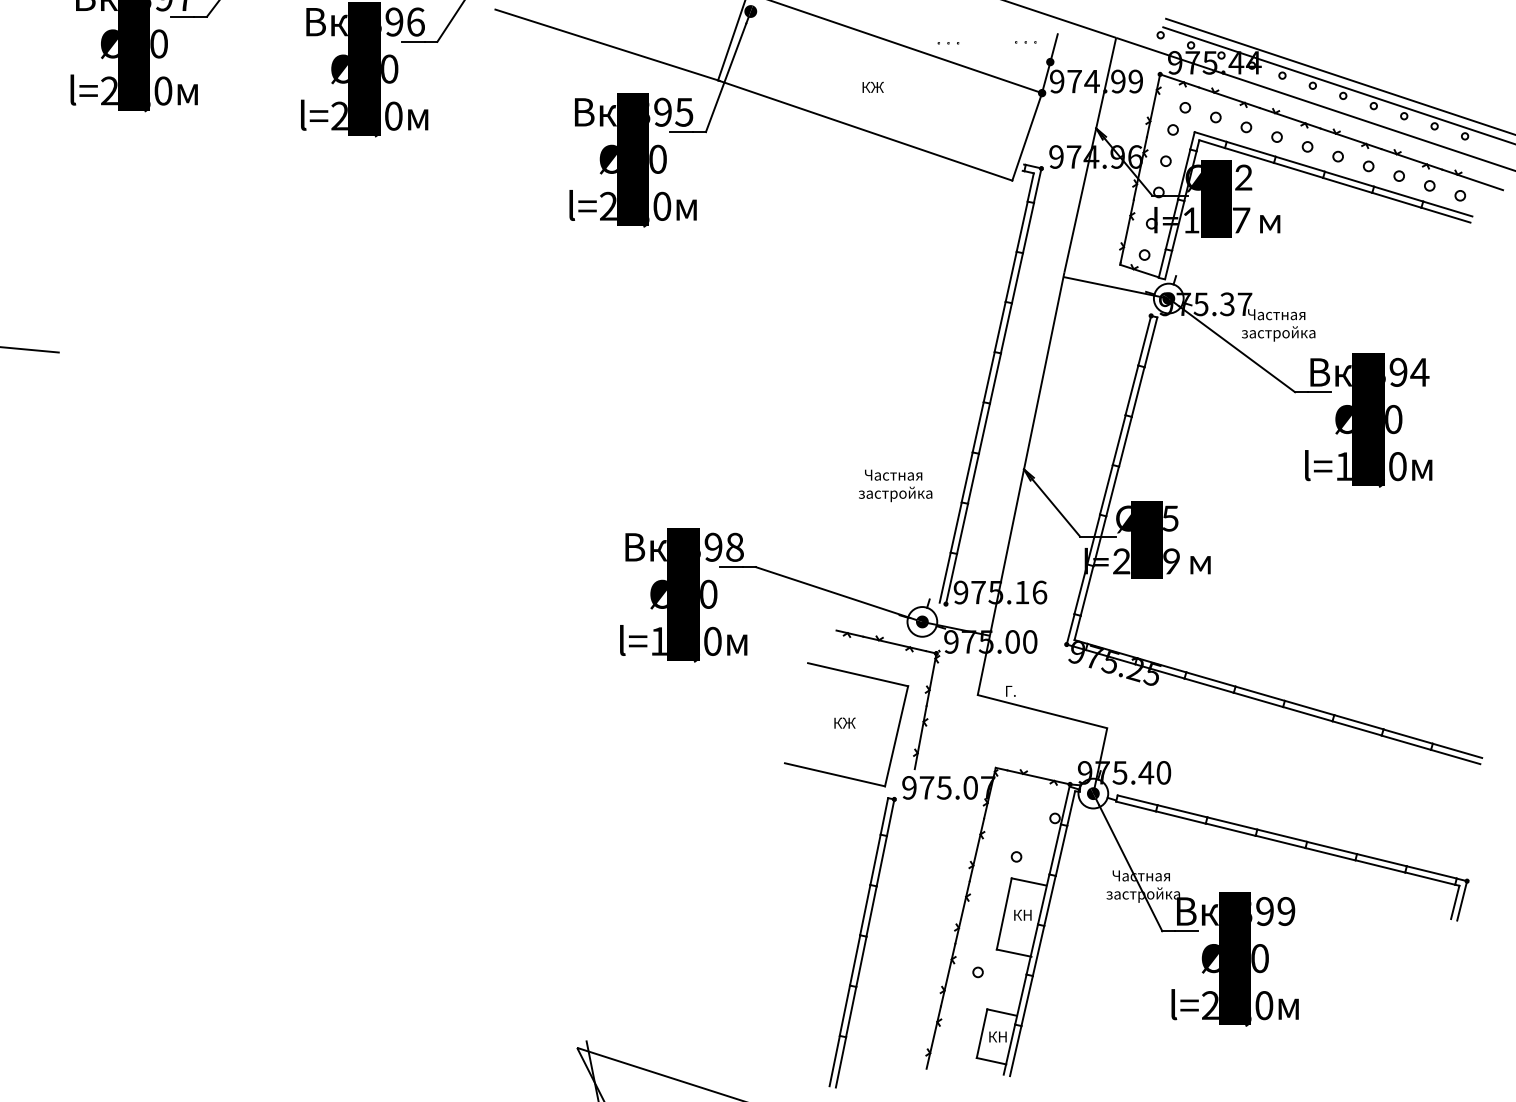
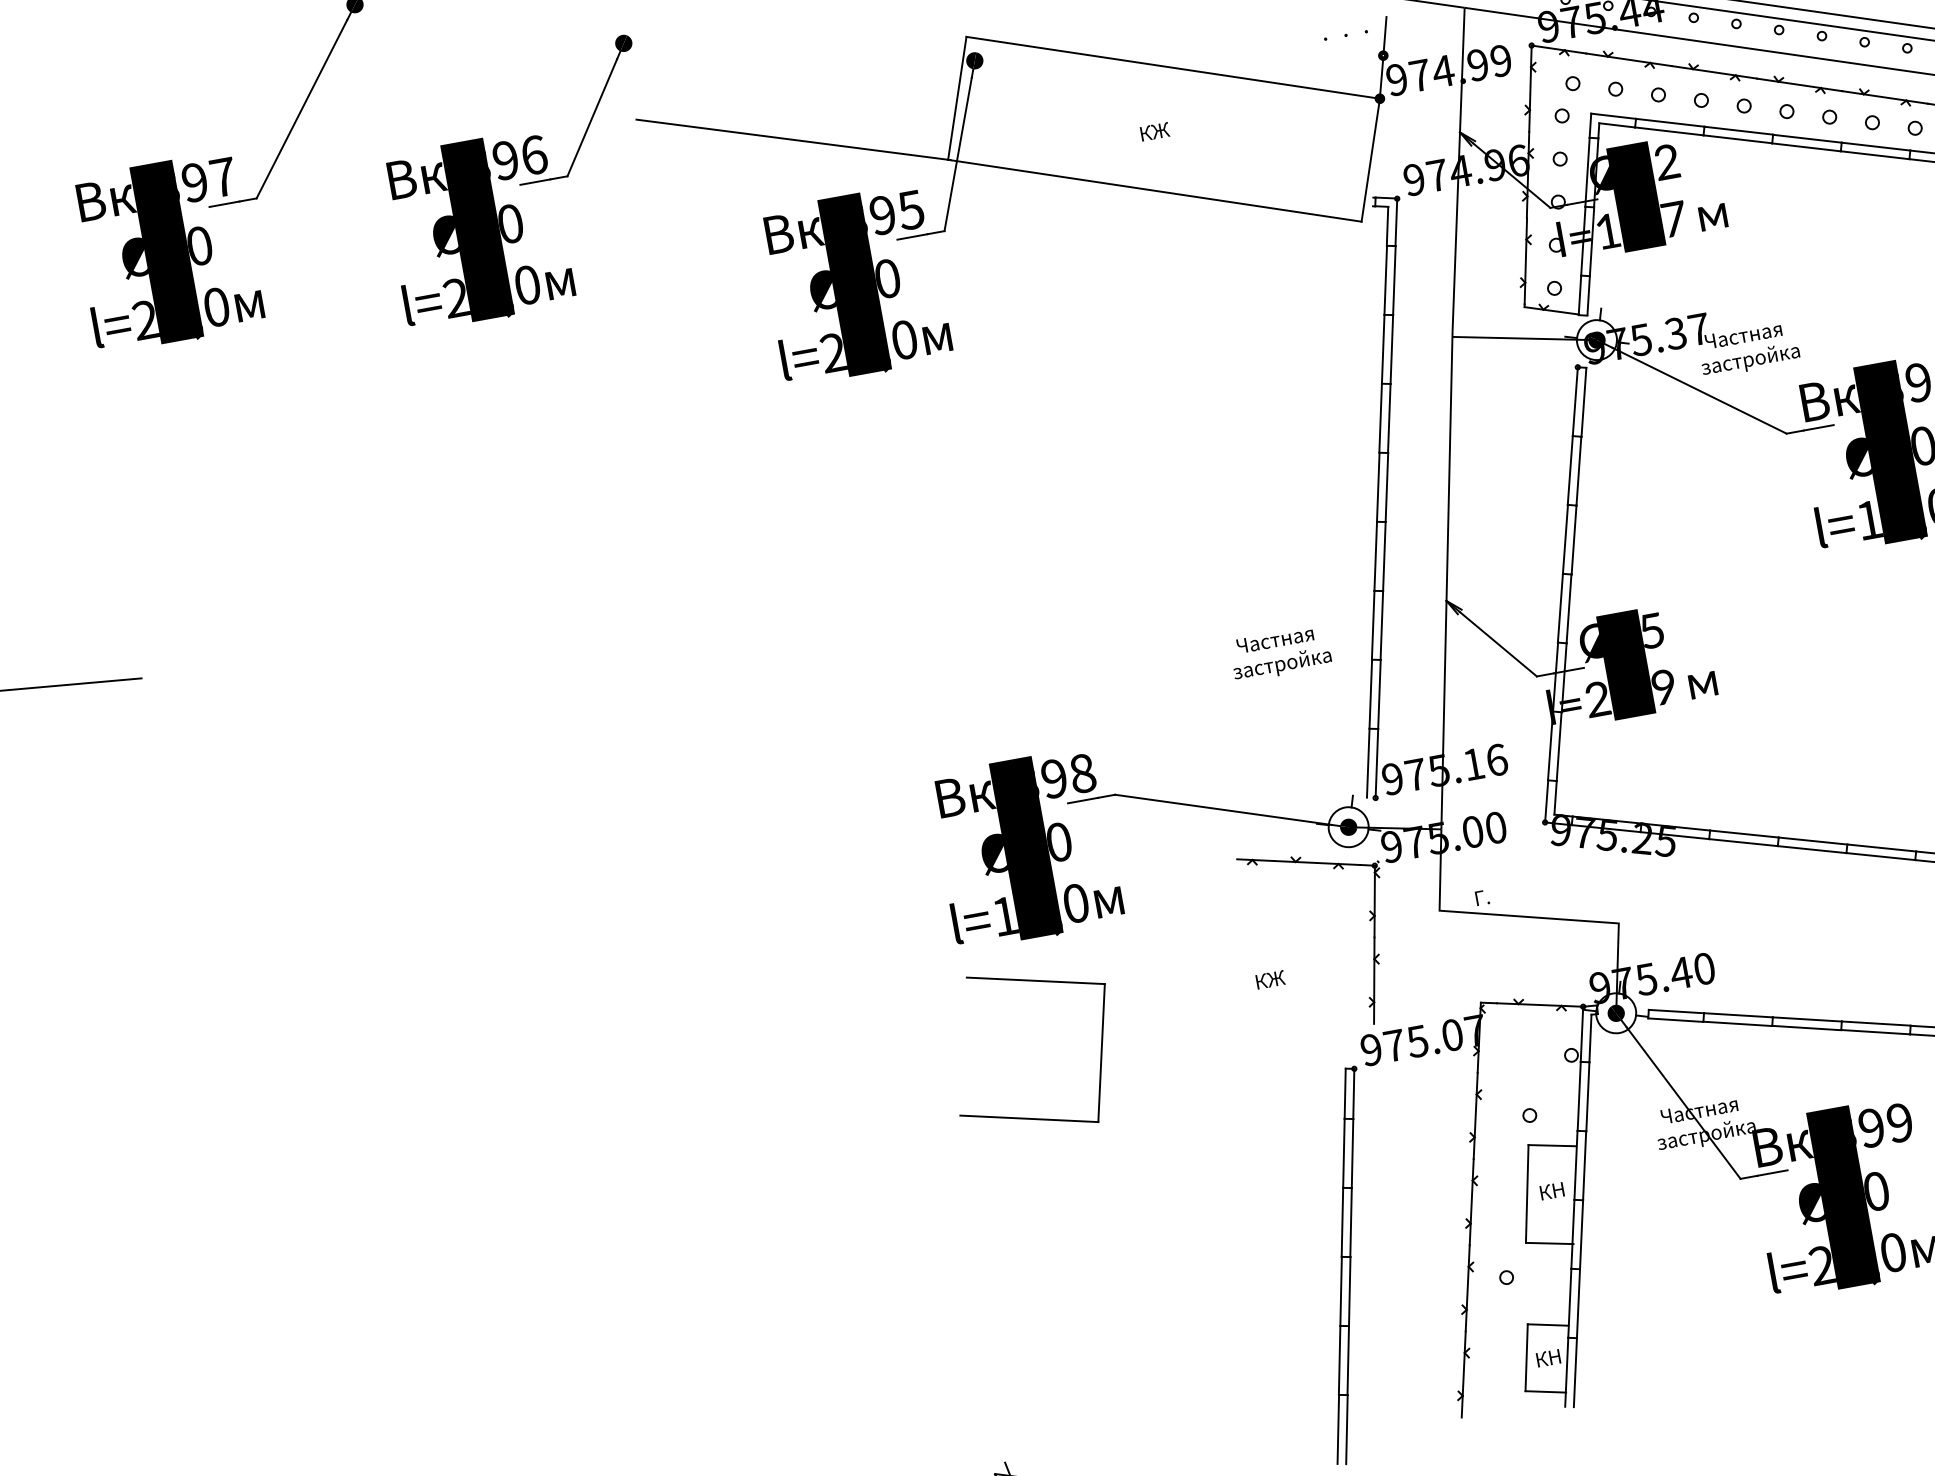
part: (1025, 42) -> (1345, 35), size x1.6
part: (948, 43) -> (1244, 55), removed
part: (860, 676) -> (1039, 982), moved

